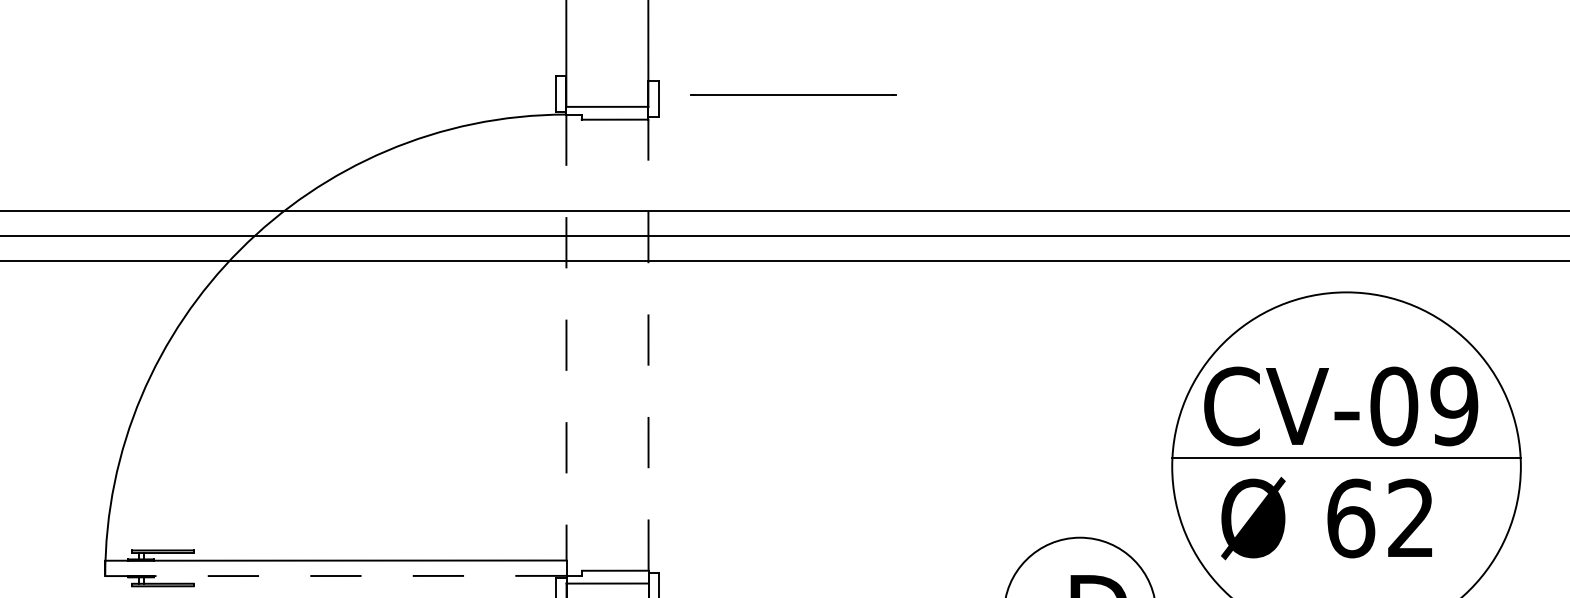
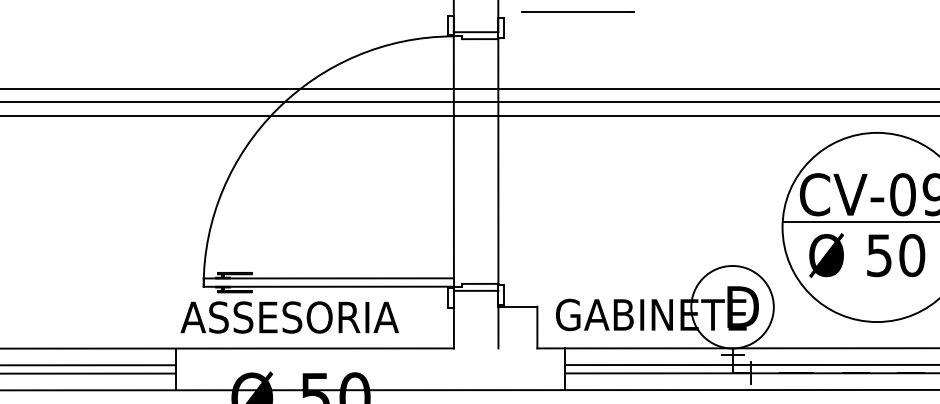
line: (792, 94) -> (577, 11), moved
line: (565, 337) -> (453, 157), dashed -> solid
line: (648, 345) -> (498, 161), dashed -> solid
text: (1380, 518) -> (895, 255), 62 -> 50
line: (335, 575) -> (328, 286), dashed -> solid

